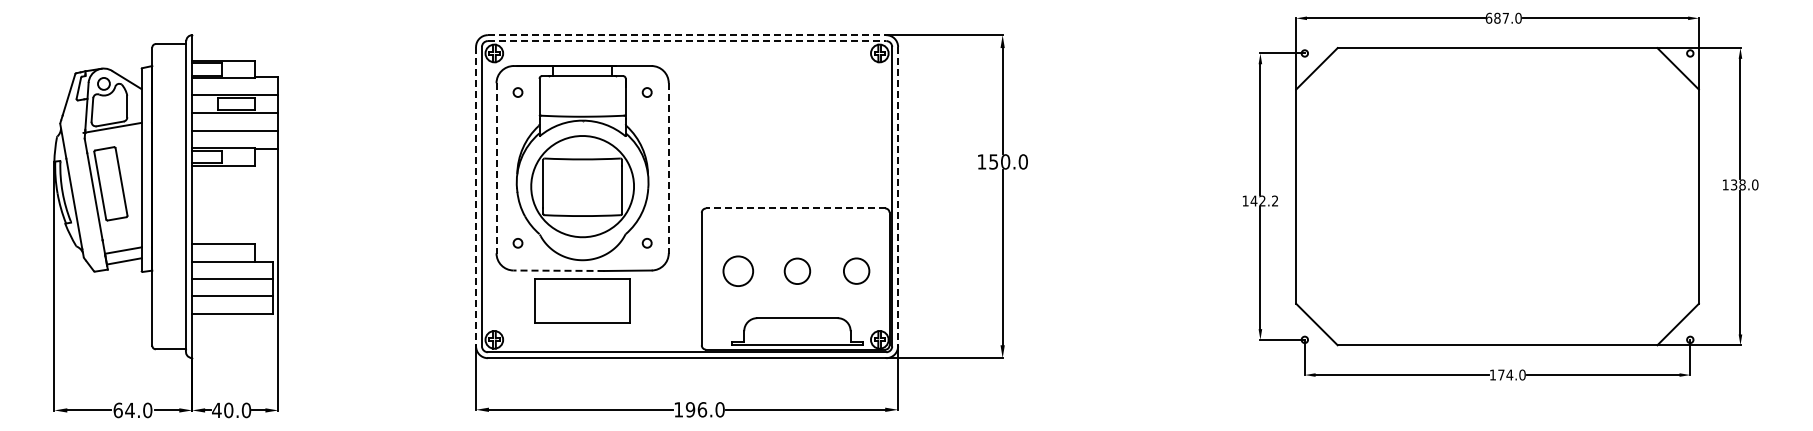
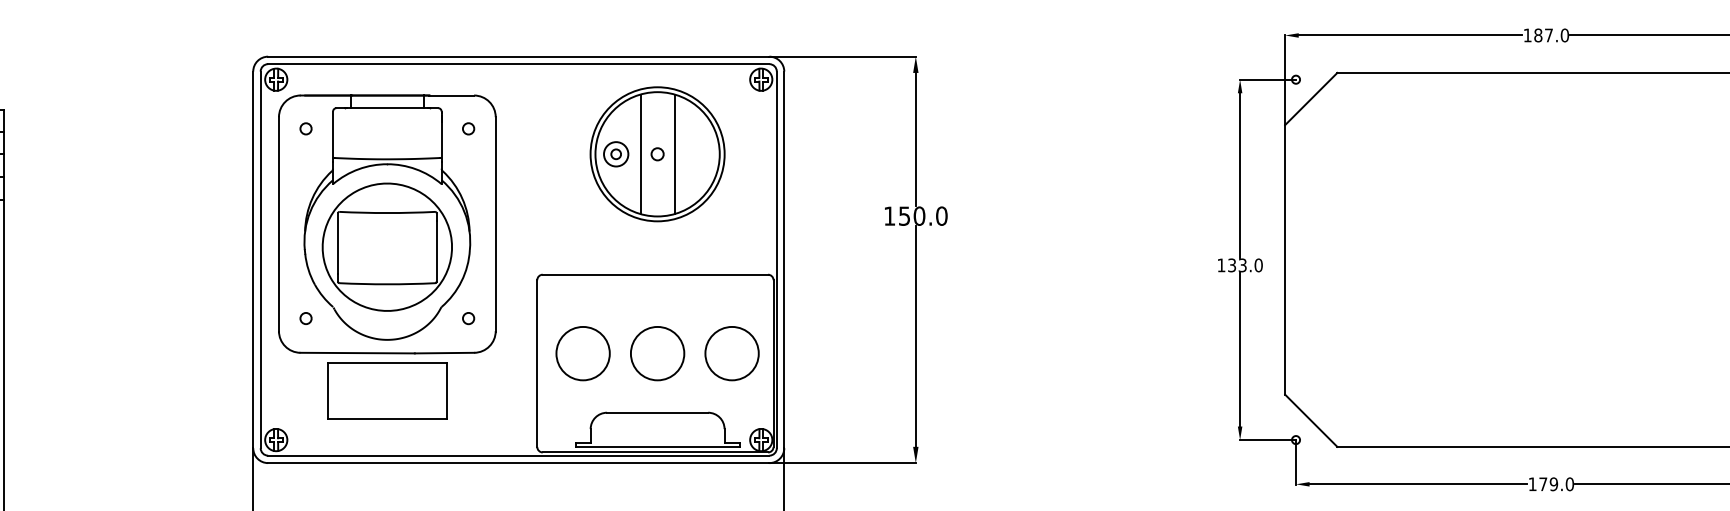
text: (1488, 17) -> (1527, 34), 687.0 -> 187.0
line: (687, 35) -> (519, 57), dashed -> solid
line: (687, 41) -> (519, 64), dashed -> solid
part: (797, 112) -> (657, 153), added
line: (496, 169) -> (278, 225), dashed -> solid
line: (668, 169) -> (495, 225), dashed -> solid
line: (476, 196) -> (253, 259), dashed -> solid
line: (898, 196) -> (784, 259), dashed -> solid
text: (1264, 200) -> (1245, 264), 142.2 -> 133.0
line: (795, 208) -> (655, 274), dashed -> solid
line: (558, 270) -> (356, 352), dashed -> solid
circle: (856, 270) -> (731, 352), size x1.67
circle: (738, 271) -> (583, 354), size x1.43
circle: (797, 271) -> (657, 354), size x1.67
text: (1509, 374) -> (1553, 483), 174.0 -> 179.0

